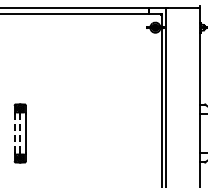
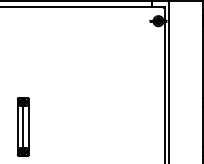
line: (14, 133) -> (17, 126), dashed -> solid
line: (20, 133) -> (23, 126), dashed -> solid

